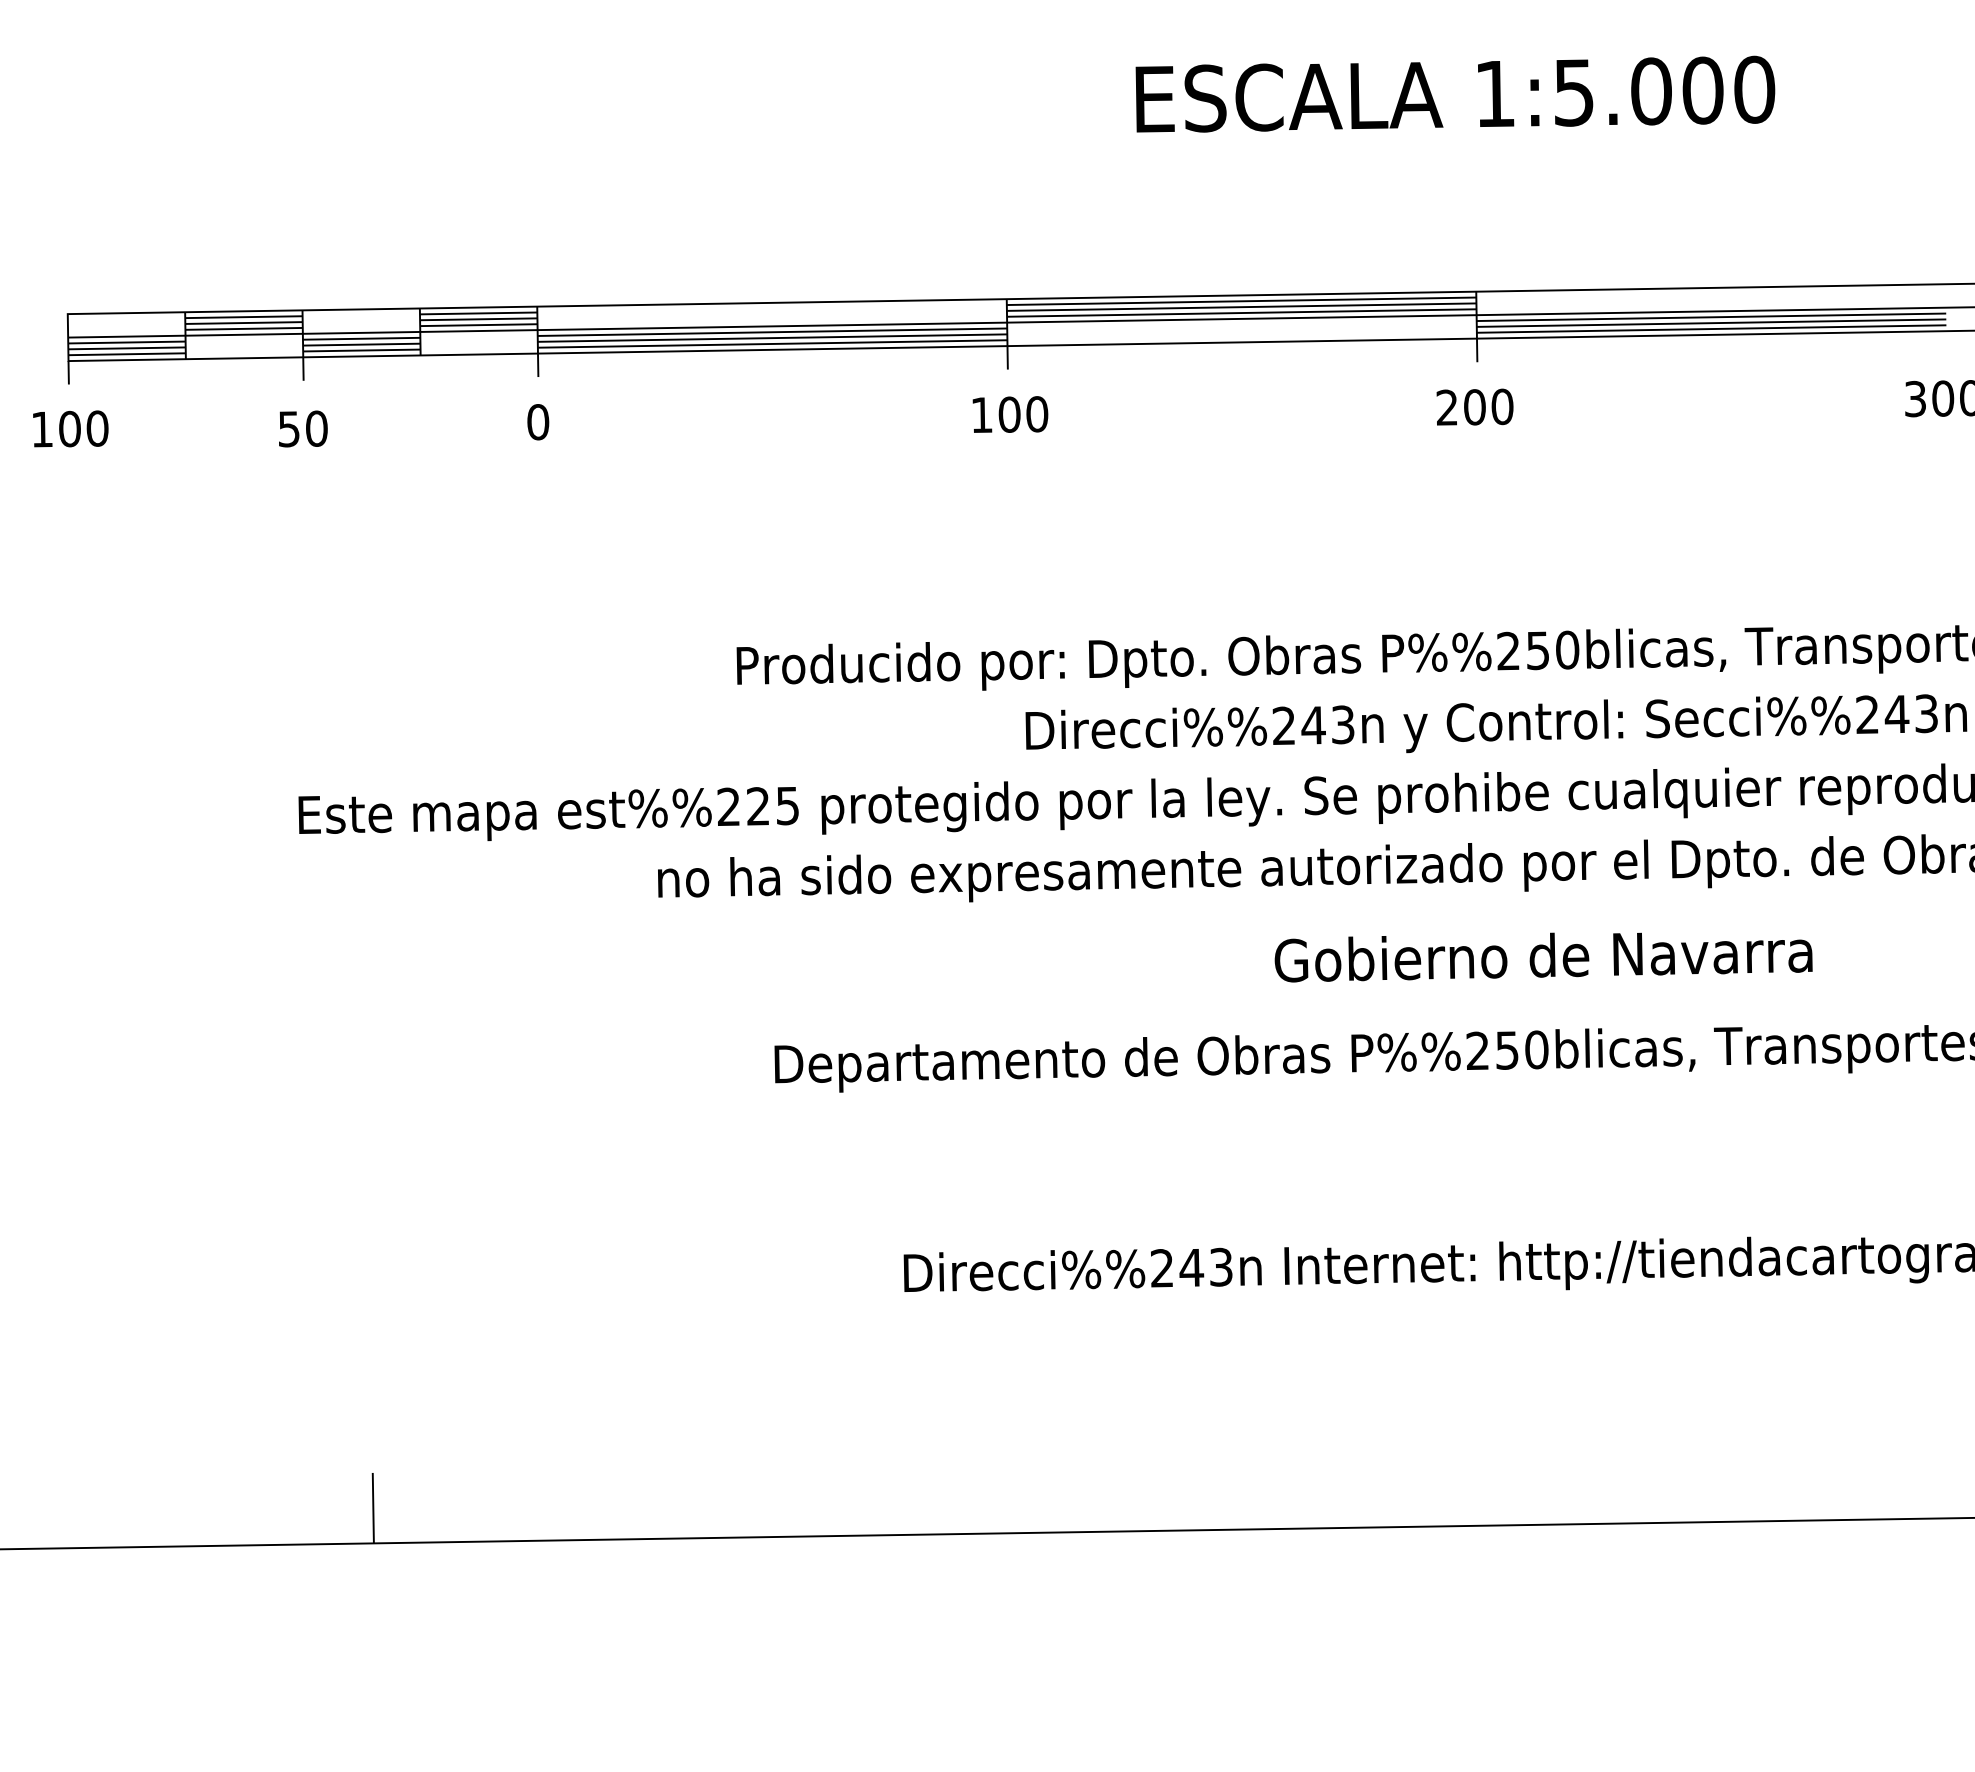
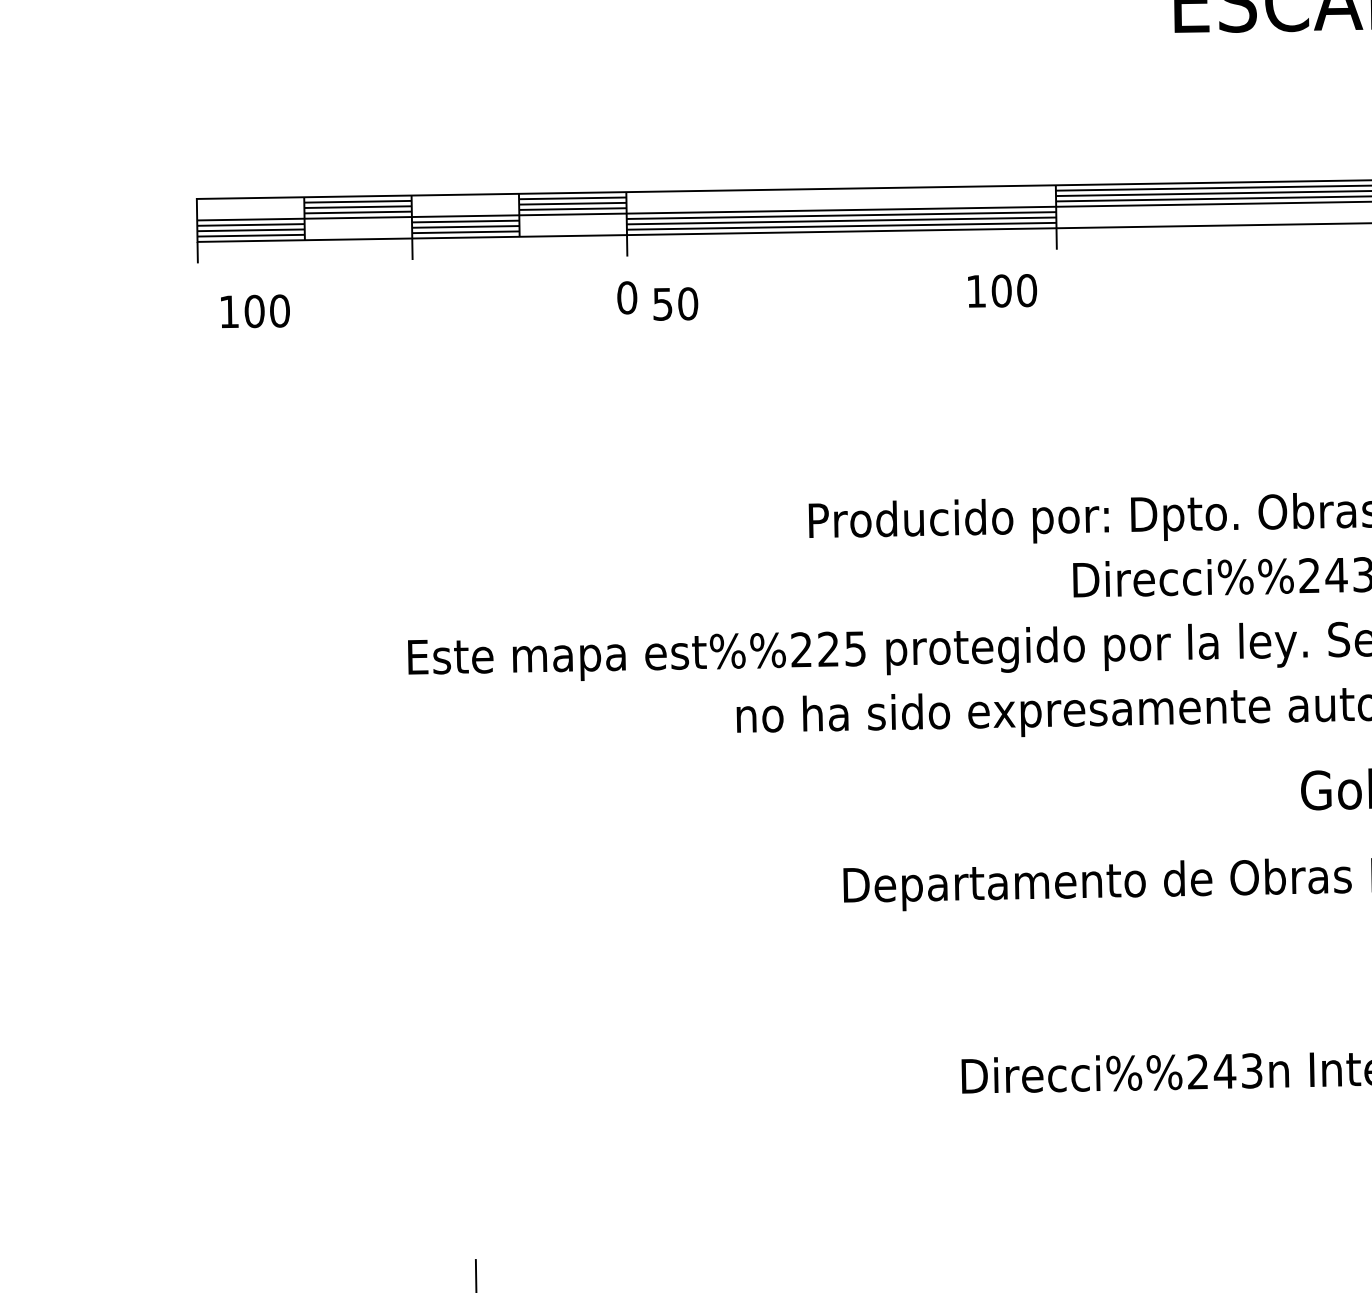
text: (1010, 414) -> (1002, 290), moved
text: (70, 428) -> (255, 310), moved
text: (303, 428) -> (675, 303), moved

